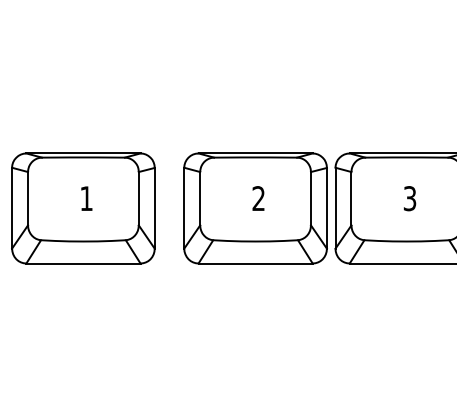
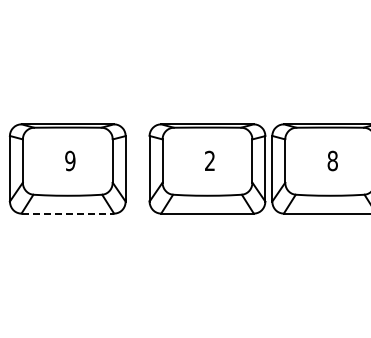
text: (86, 198) -> (70, 160), 1 -> 9
text: (409, 198) -> (332, 160), 3 -> 8
line: (84, 263) -> (68, 213), solid -> dashed

